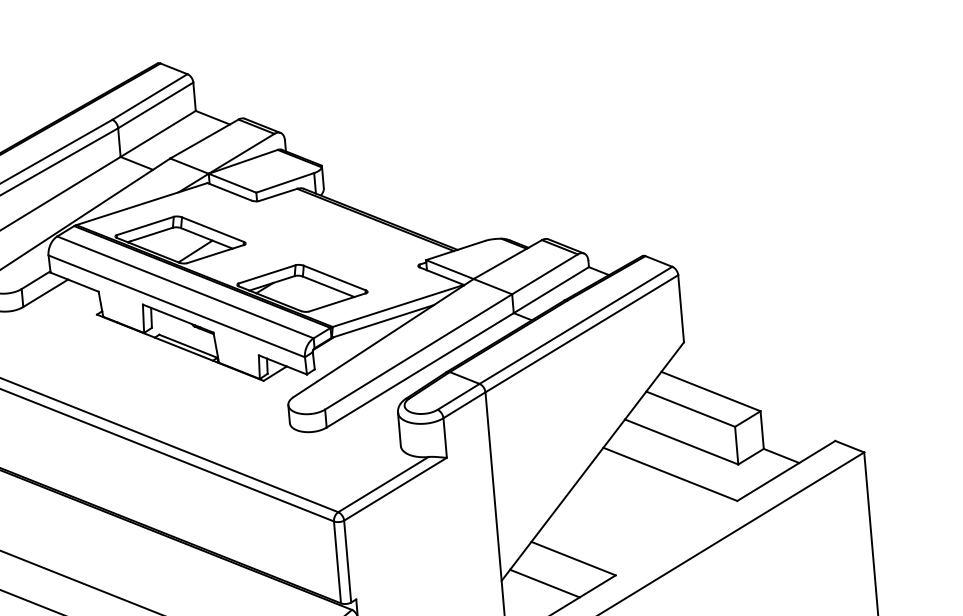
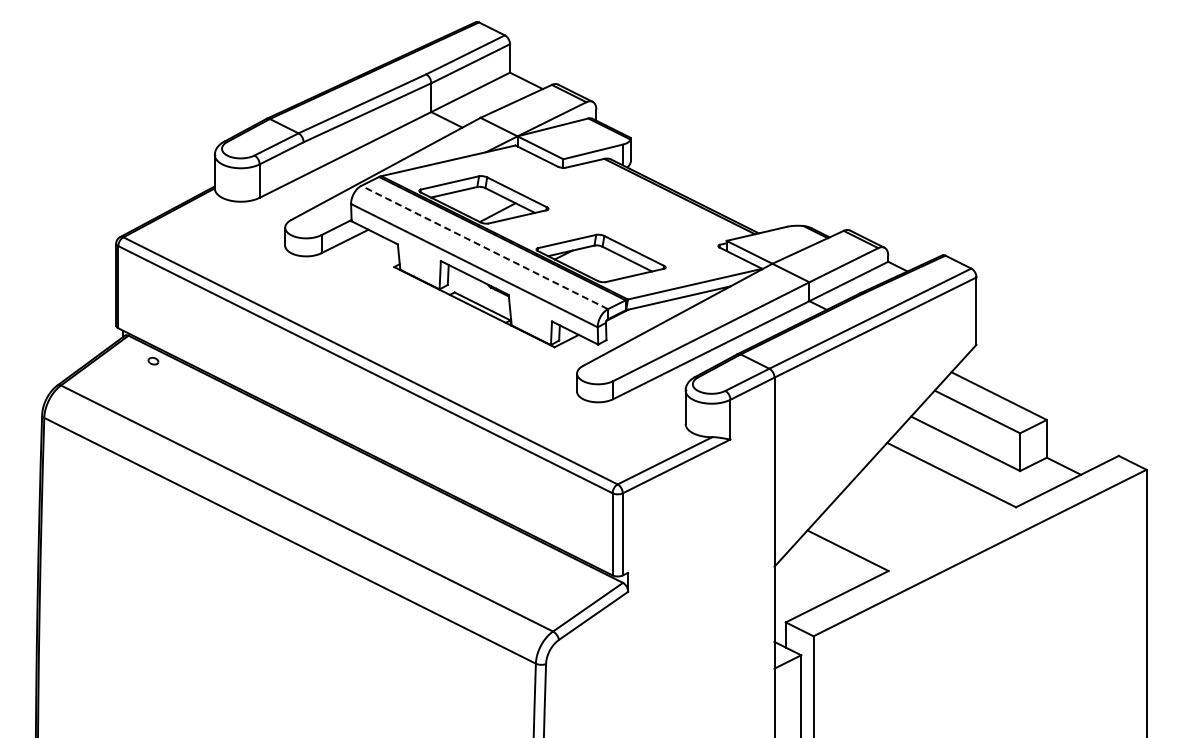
line: (185, 287) -> (484, 247), solid -> dashed
line: (543, 583) -> (816, 572), removed

